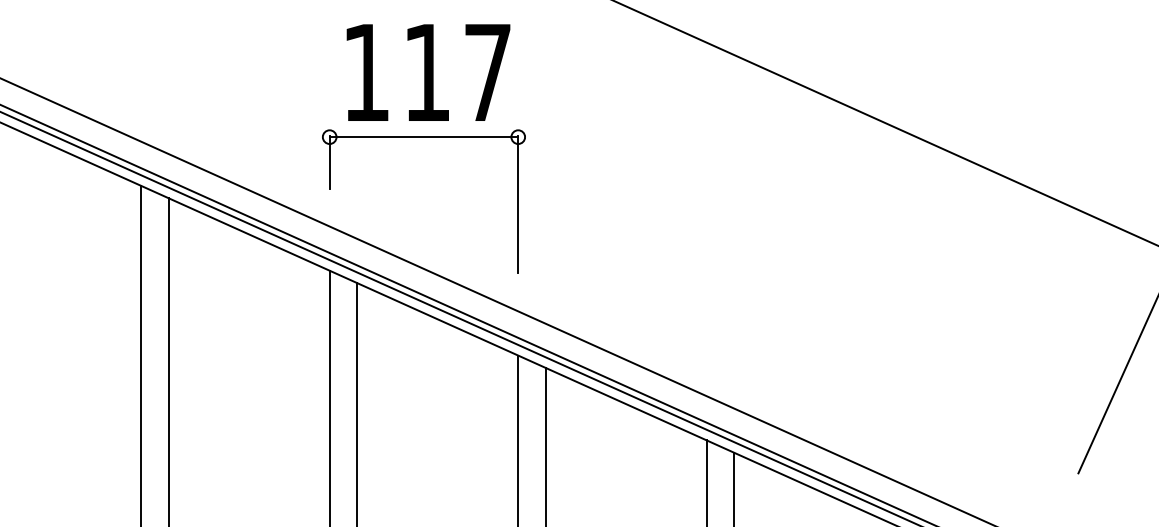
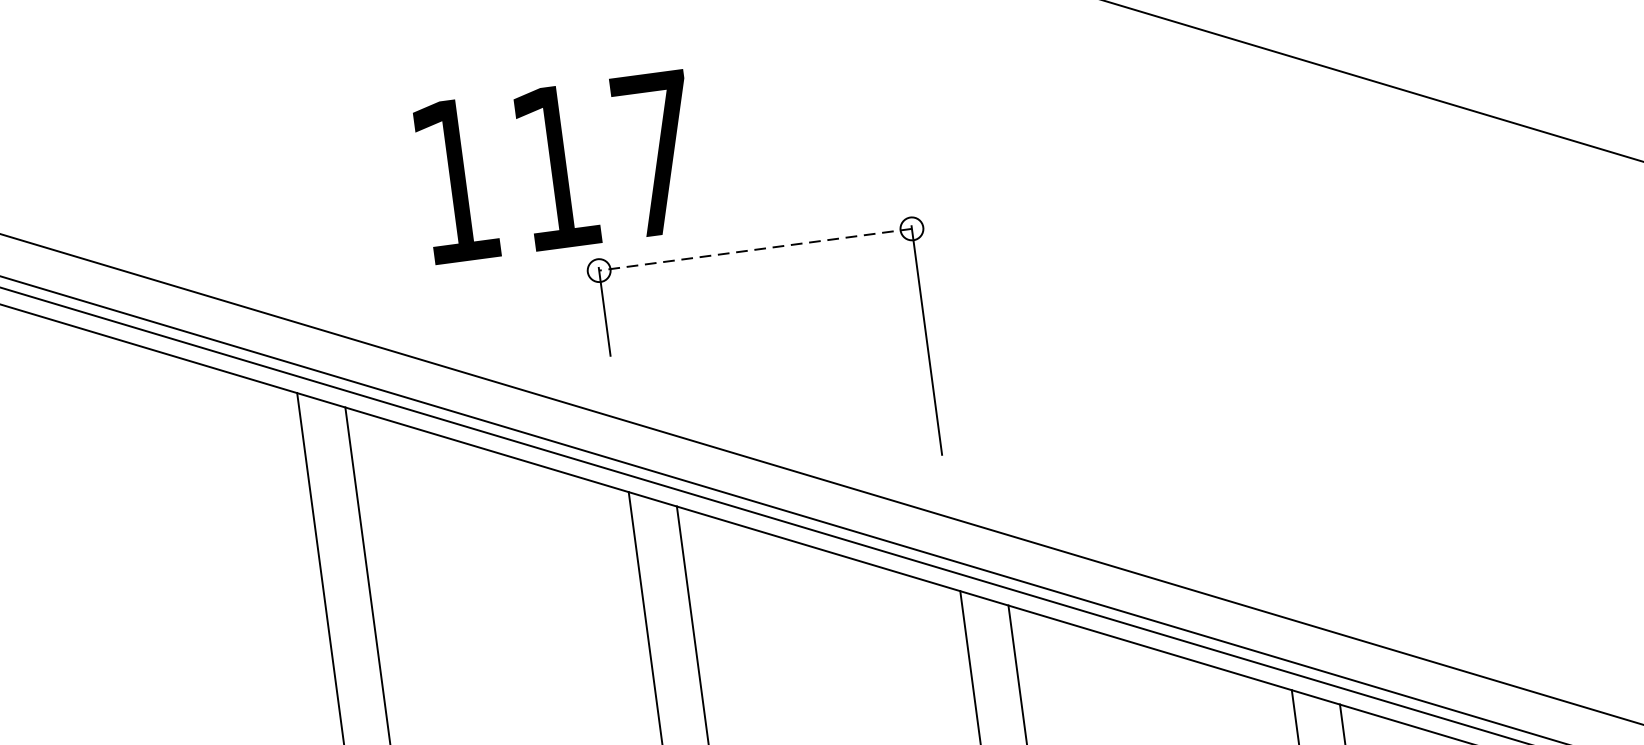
text: (428, 72) -> (558, 166), moved
line: (423, 137) -> (754, 250), solid -> dashed

